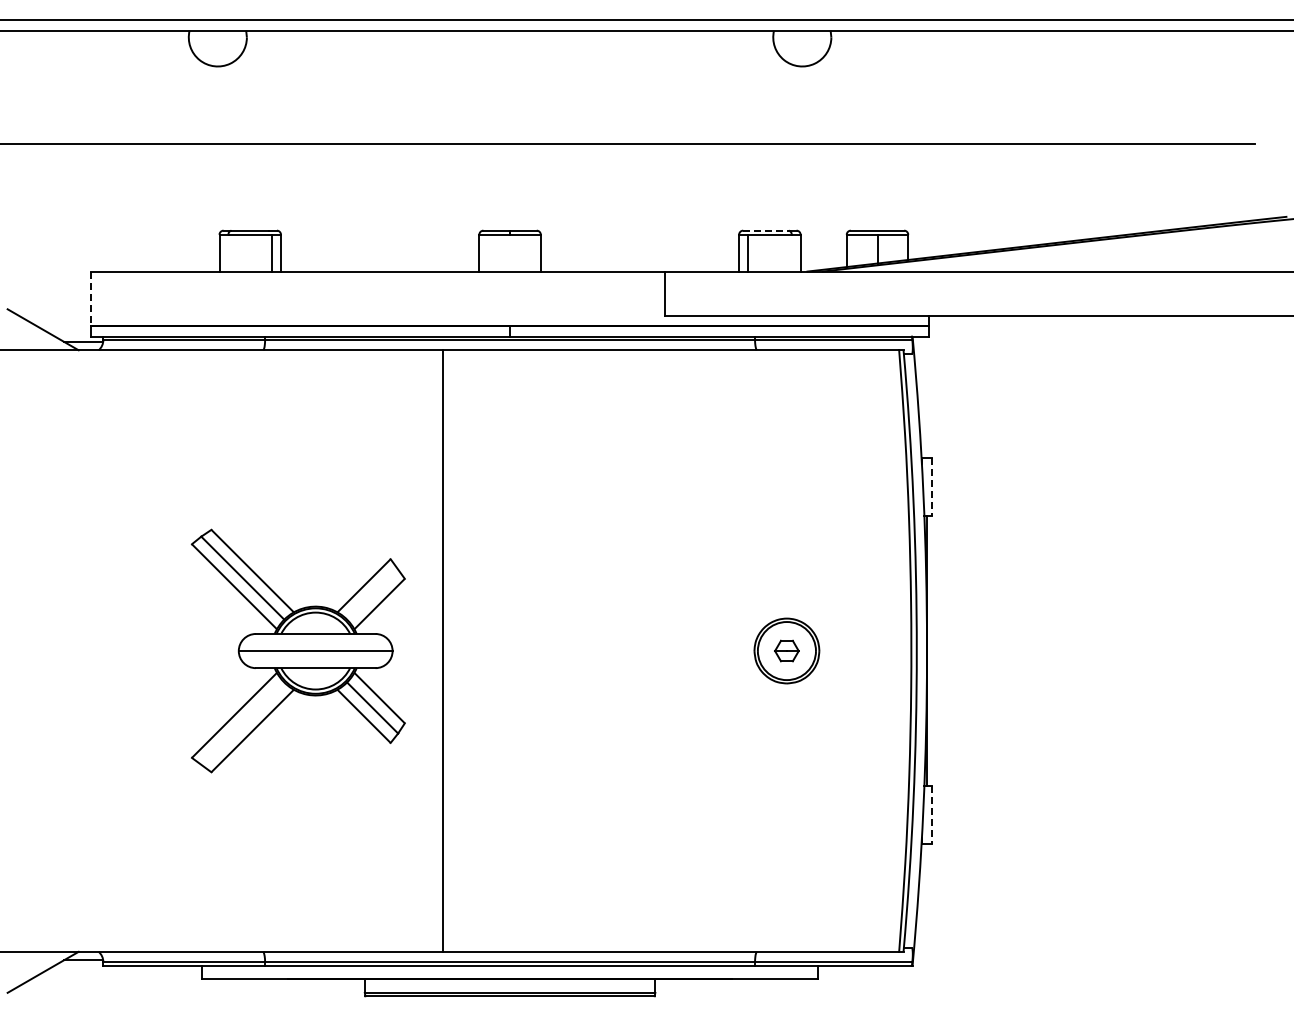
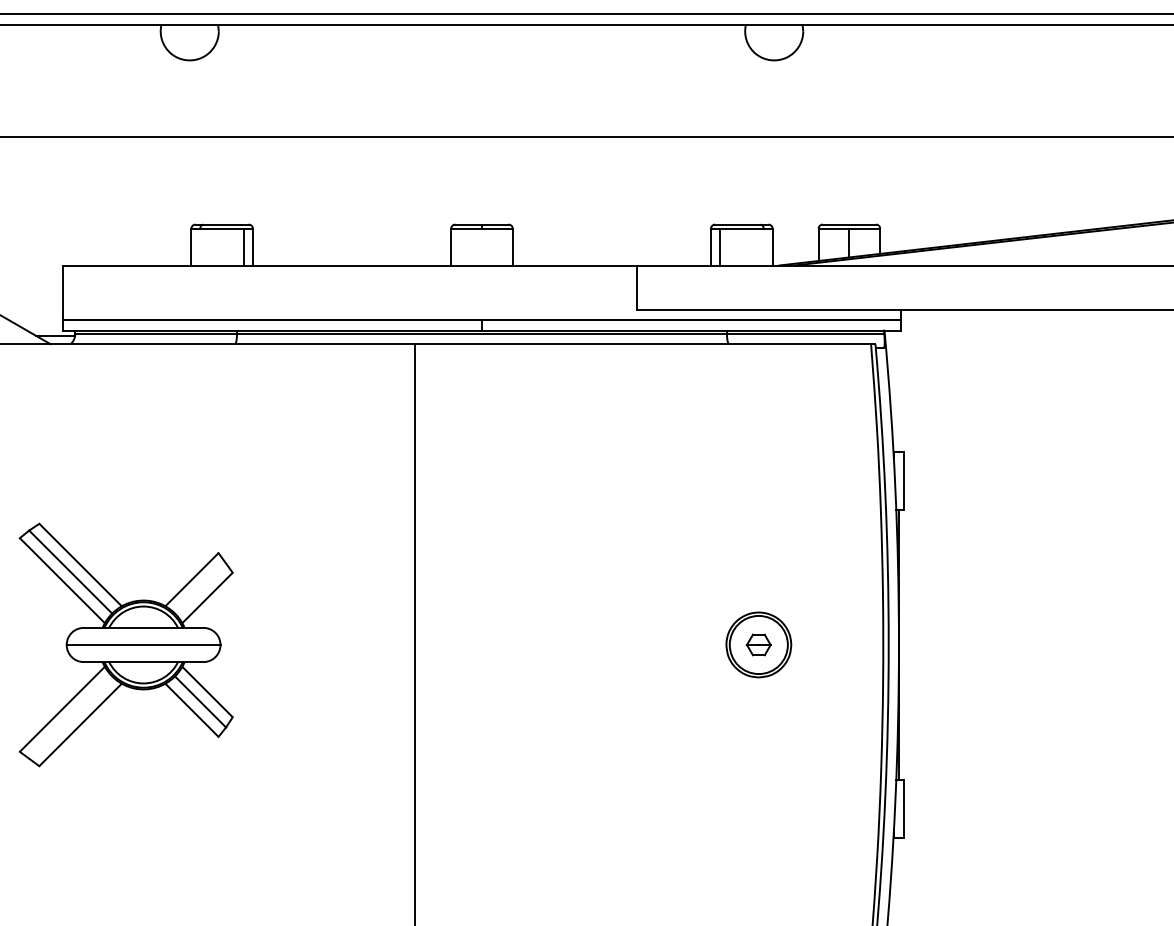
line: (765, 230) -> (737, 224), dashed -> solid
line: (91, 299) -> (63, 293), dashed -> solid
line: (932, 487) -> (904, 481), dashed -> solid
part: (297, 650) -> (125, 644), moved
line: (932, 815) -> (904, 809), dashed -> solid

